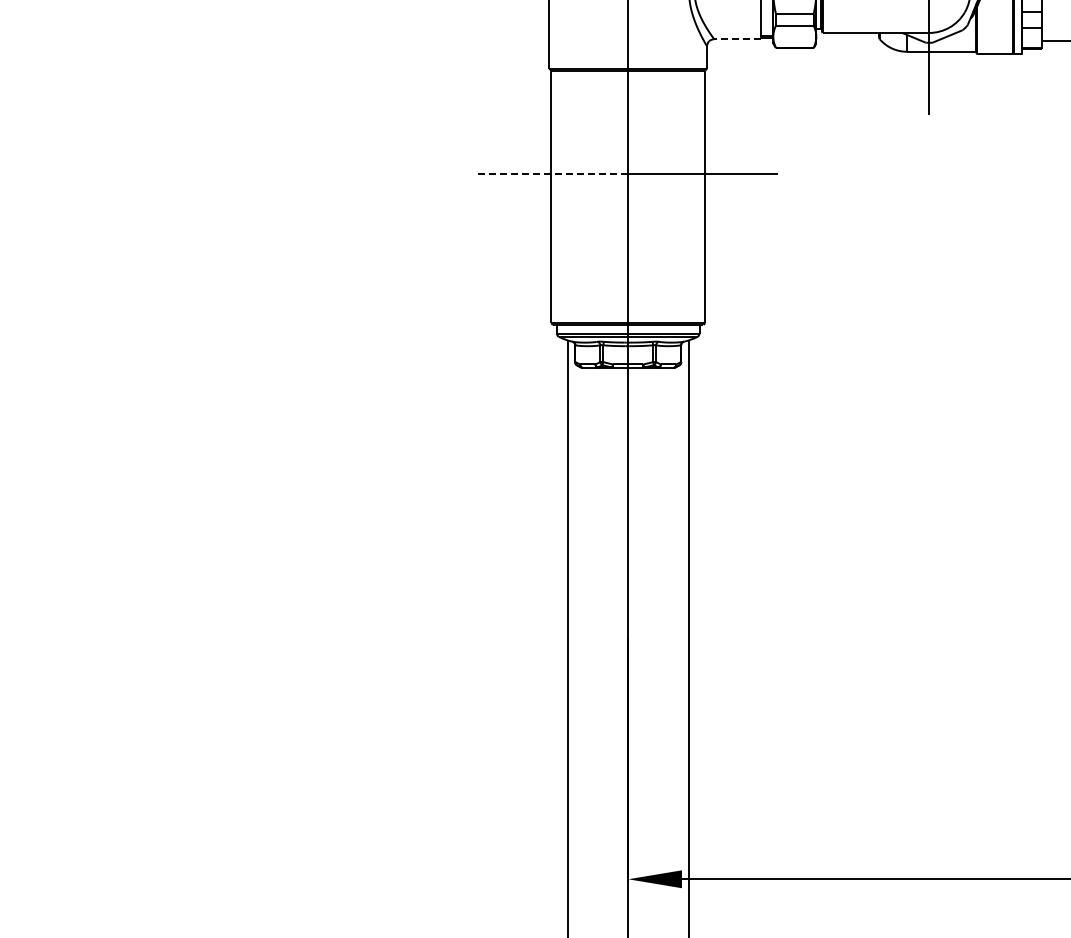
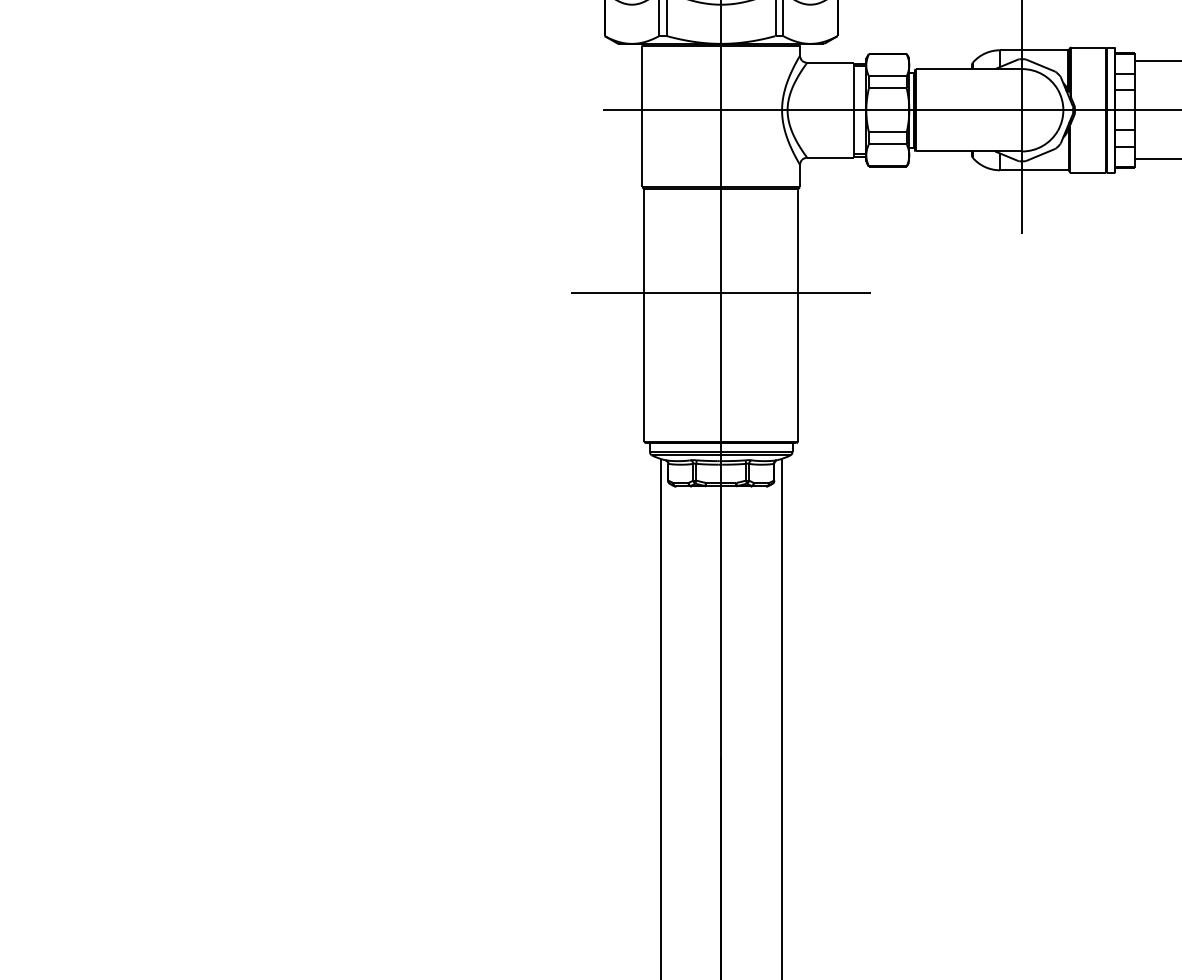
line: (736, 38) -> (829, 157), dashed -> solid
line: (553, 174) -> (646, 293), dashed -> solid

